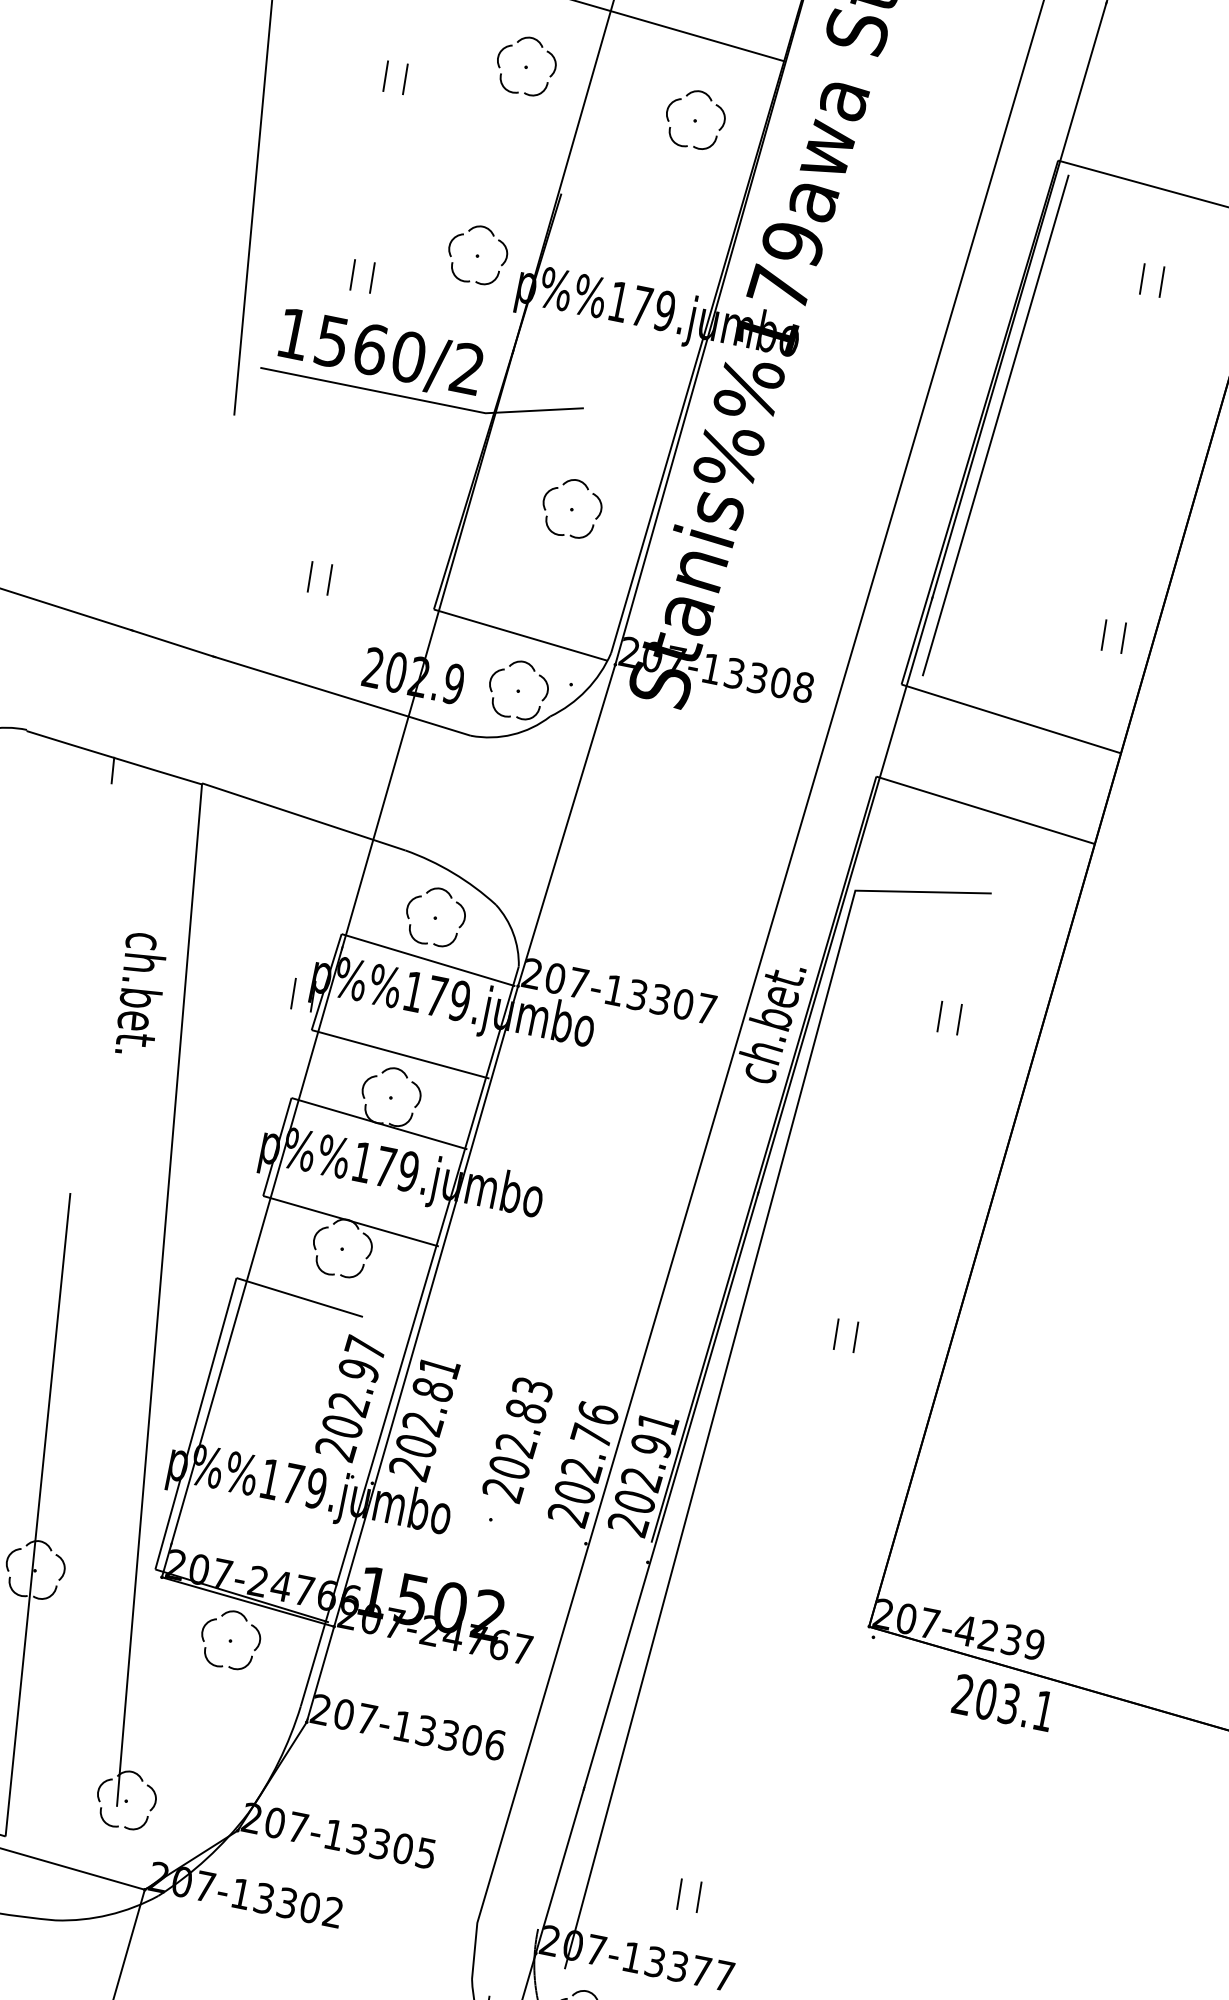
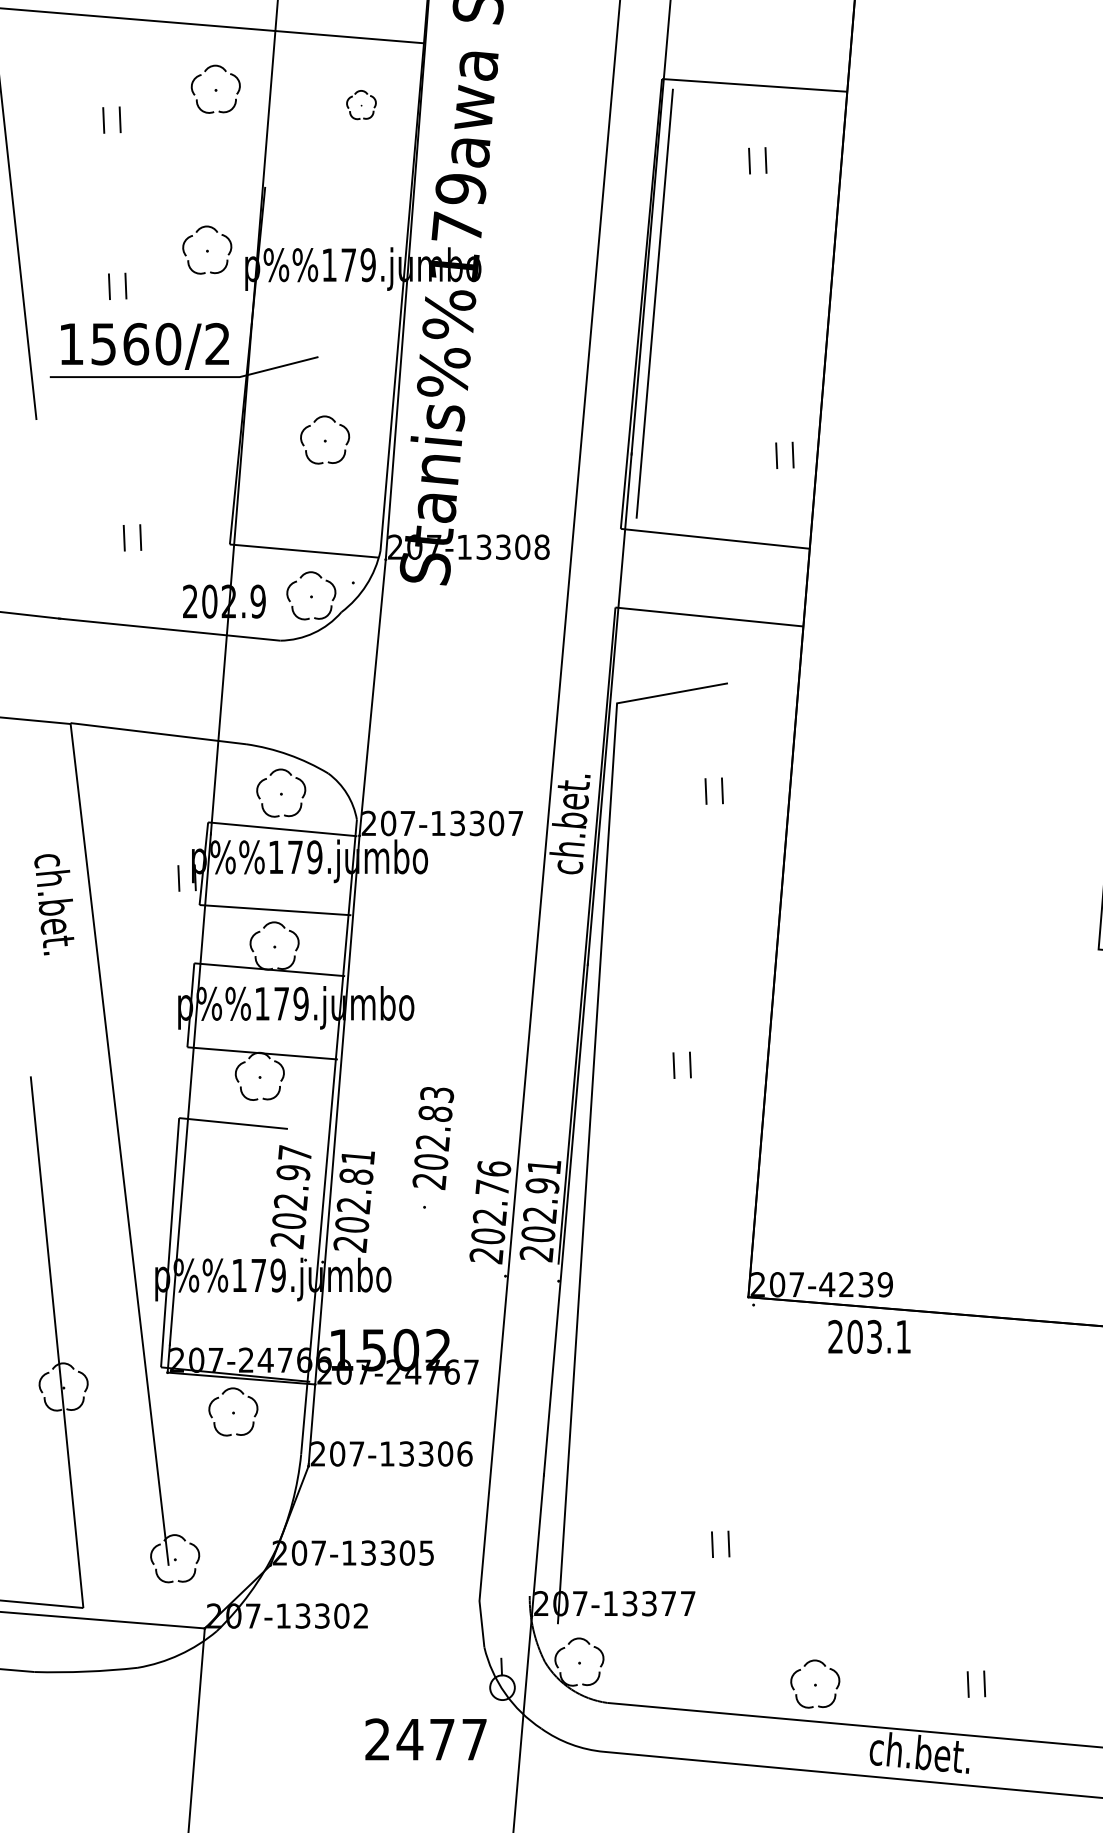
part: (695, 118) -> (361, 104), size x0.6
text: (515, 1450) -> (433, 1147), moved
part: (680, 1892) -> (713, 1543), moved

